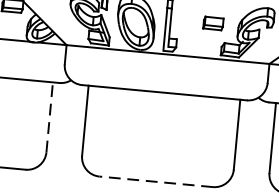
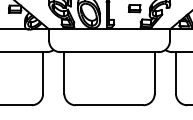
line: (50, 118) -> (43, 73), dashed -> solid
line: (156, 182) -> (109, 105), dashed -> solid

